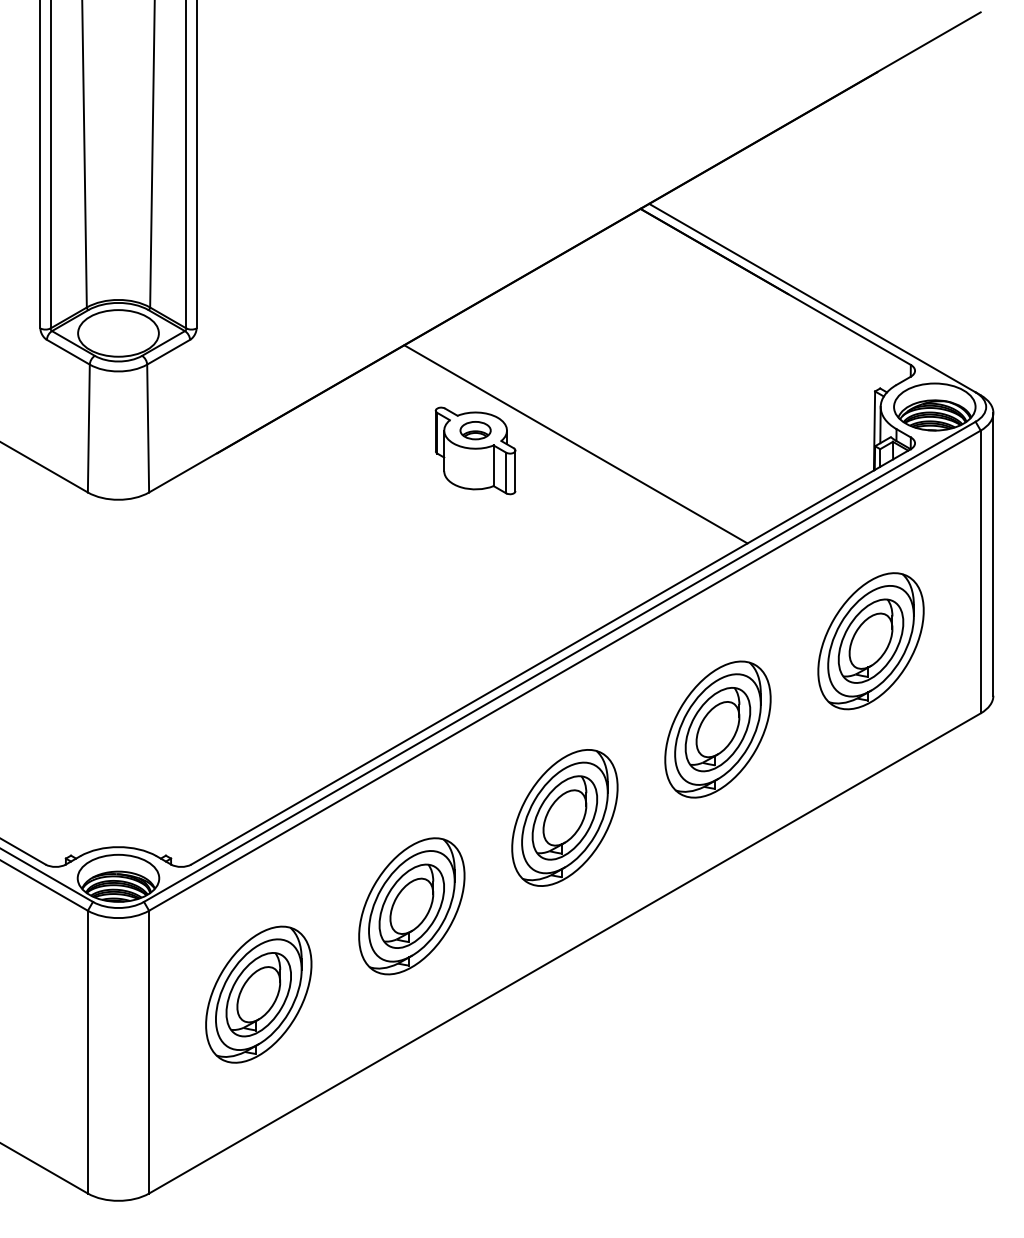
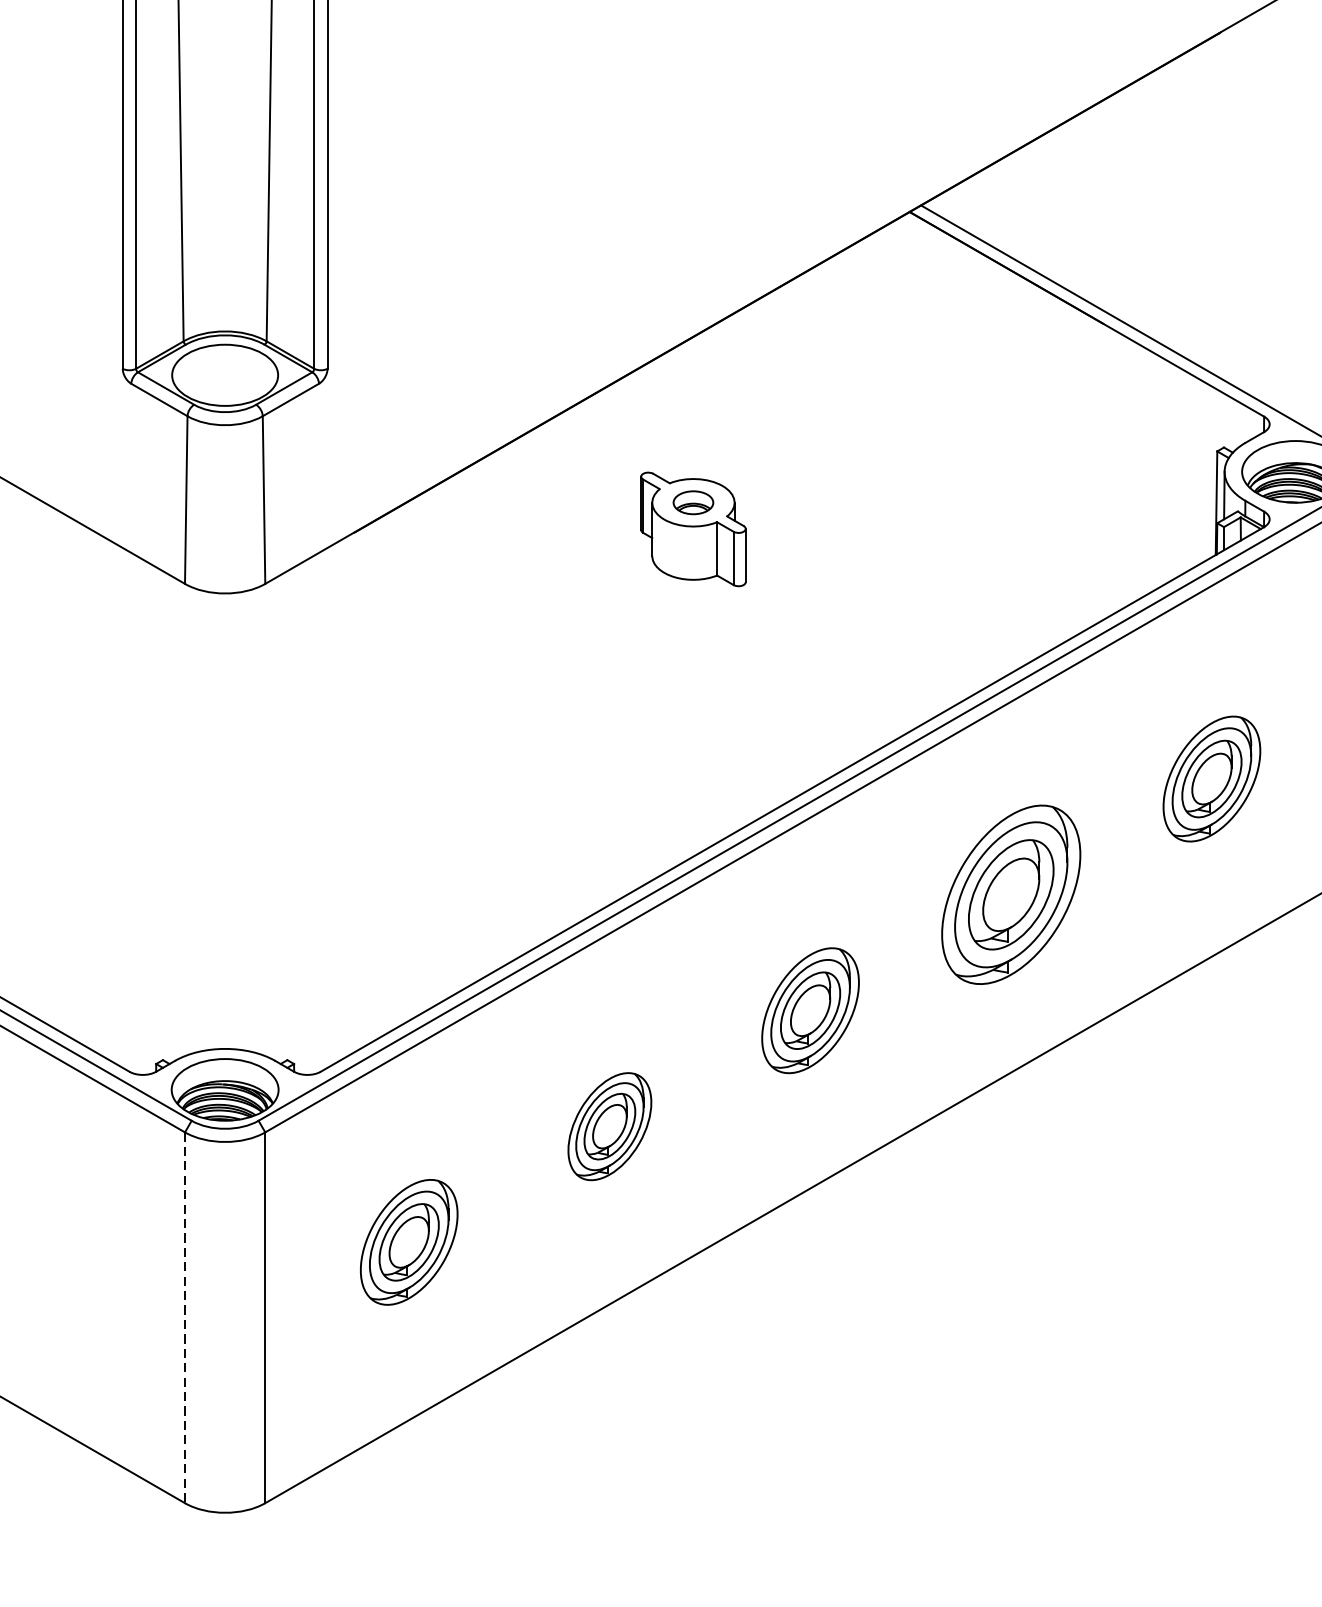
line: (575, 444) -> (824, 520), removed
part: (870, 641) -> (1211, 779), size x0.7
part: (564, 817) -> (809, 1010), size x0.7
part: (411, 906) -> (609, 1126), size x0.6
part: (258, 994) -> (408, 1242), size x0.7
line: (87, 1052) -> (184, 1318), solid -> dashed

